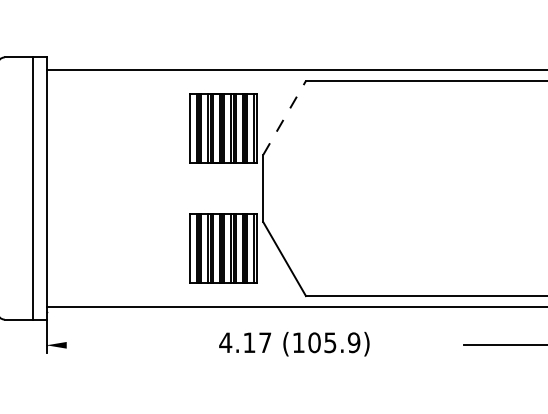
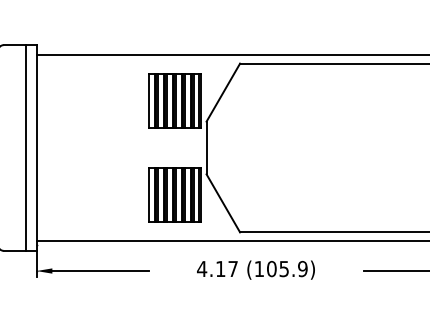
line: (284, 117) -> (223, 92), dashed -> solid
text: (293, 343) -> (255, 269), moved
line: (128, 345) -> (100, 271), added

